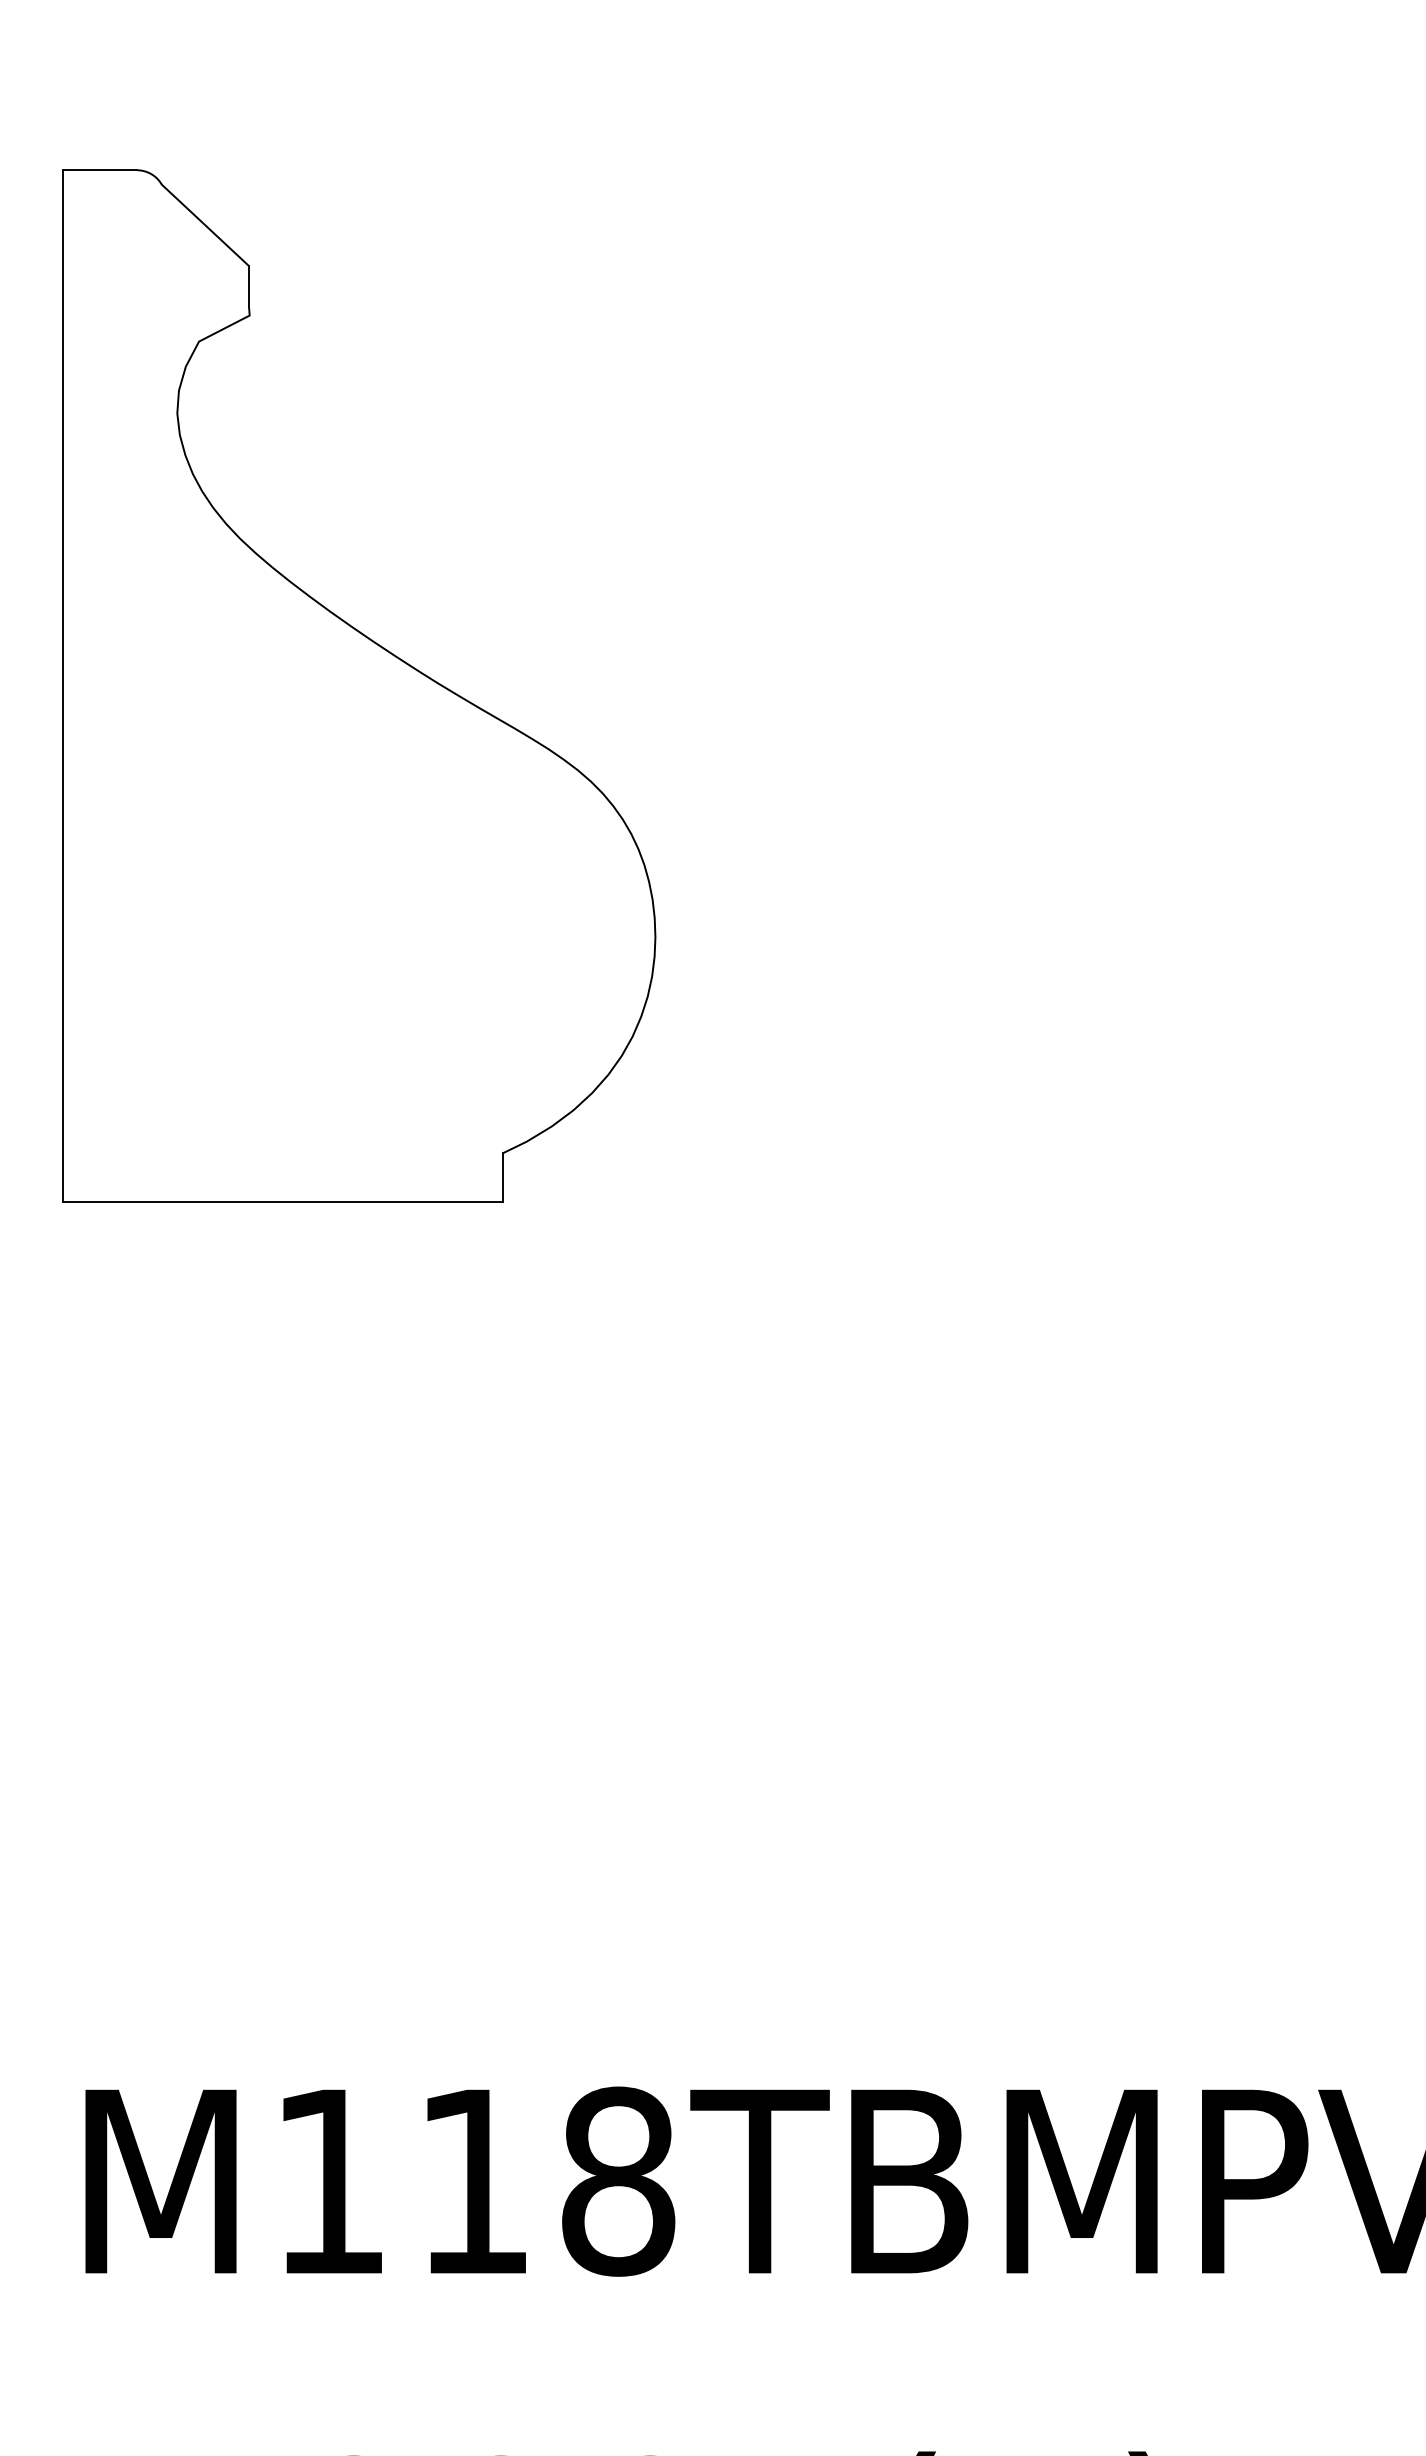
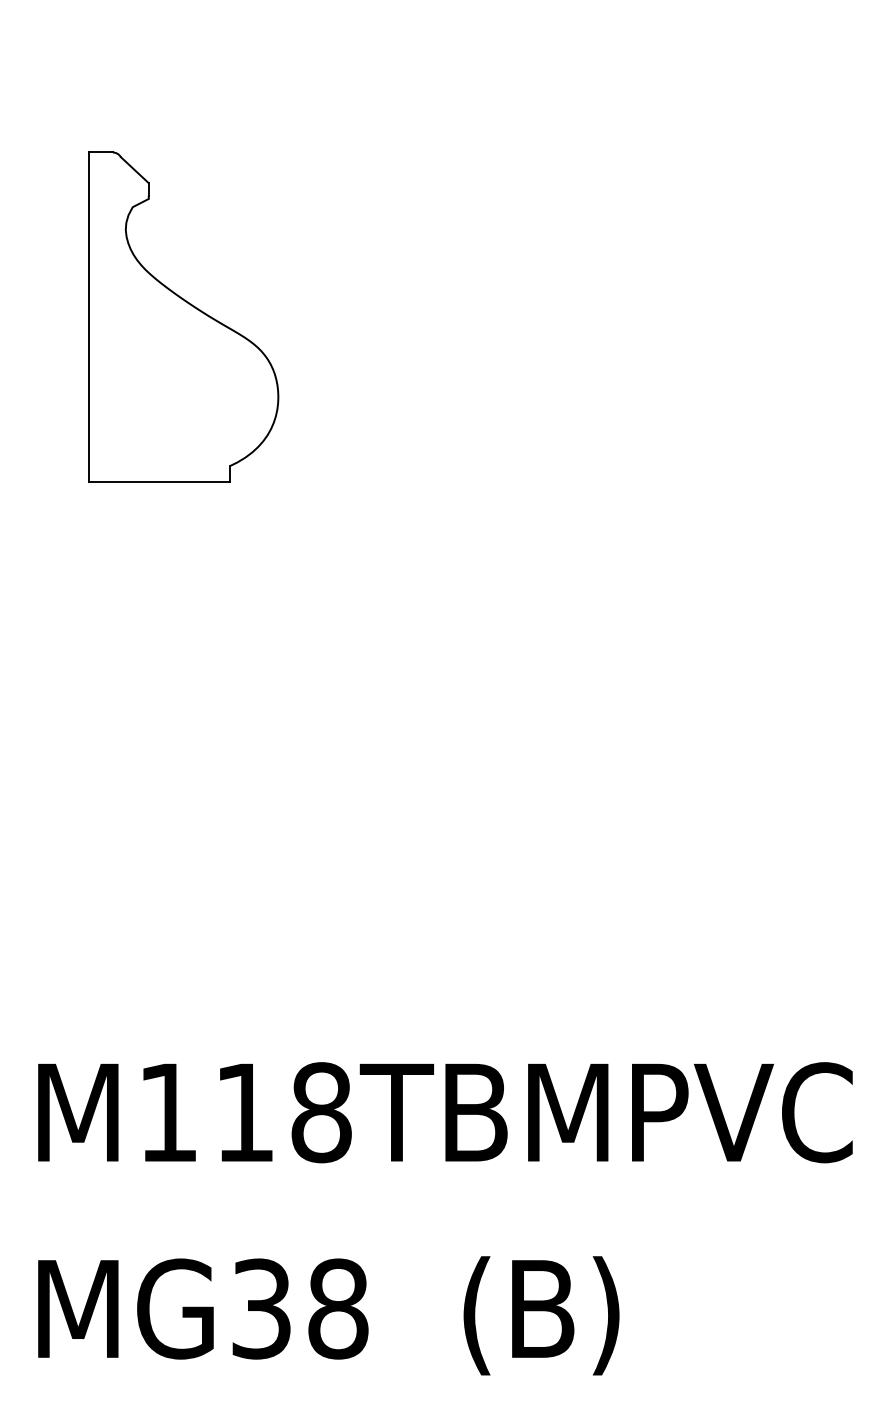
part: (358, 684) -> (183, 316), size x0.6

